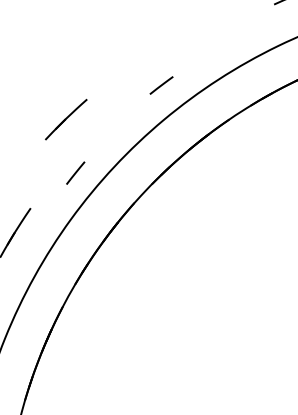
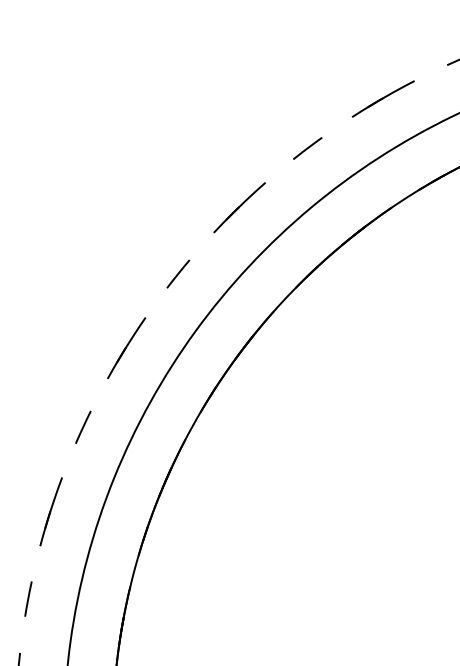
line: (221, 31) -> (382, 98), added
line: (161, 85) -> (307, 148), moved
line: (66, 119) -> (239, 207), moved
line: (75, 172) -> (178, 273), moved

